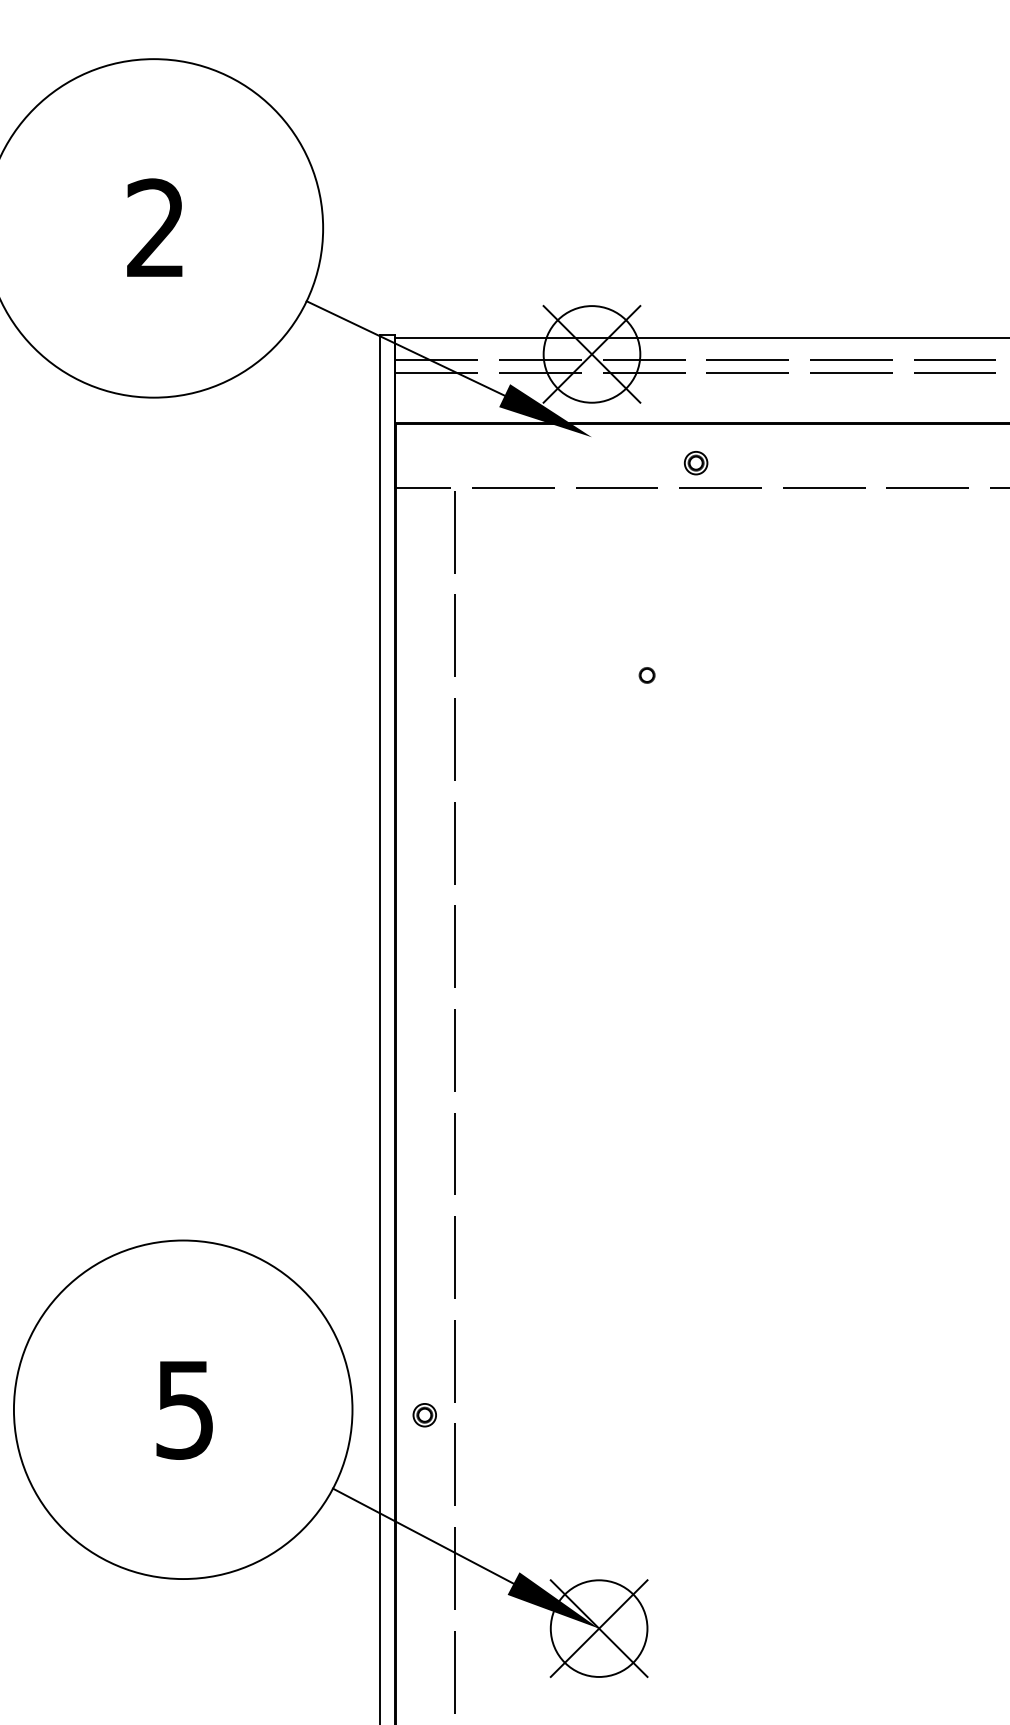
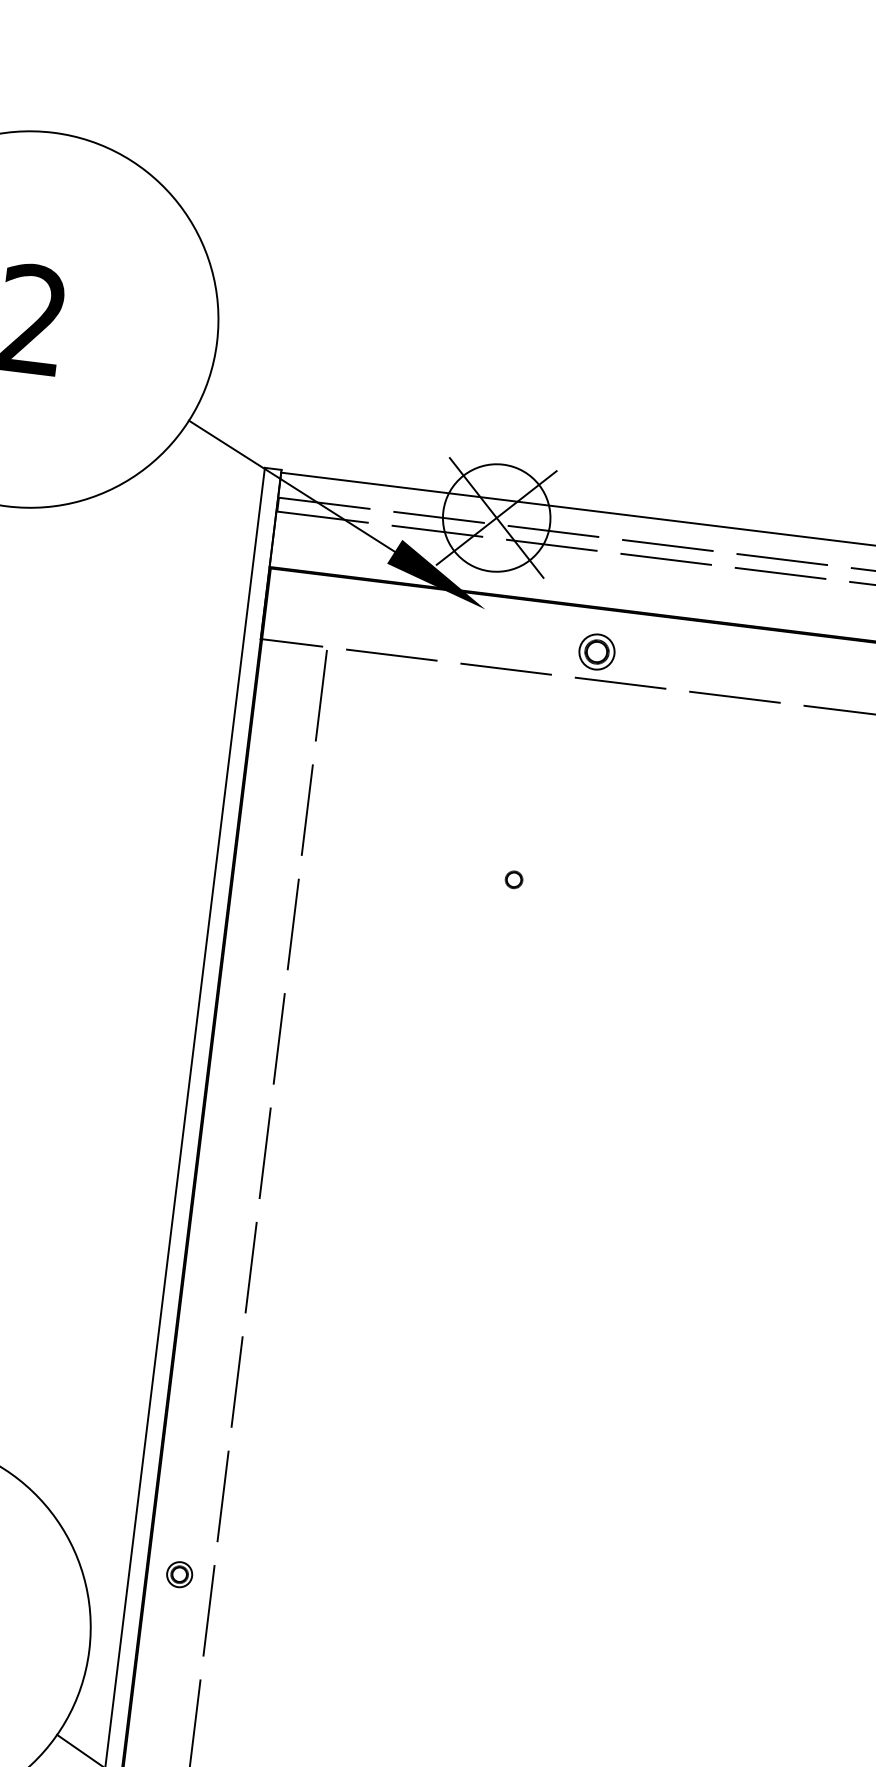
part: (695, 463) -> (596, 652), size x1.4
part: (424, 1415) -> (179, 1574), moved

